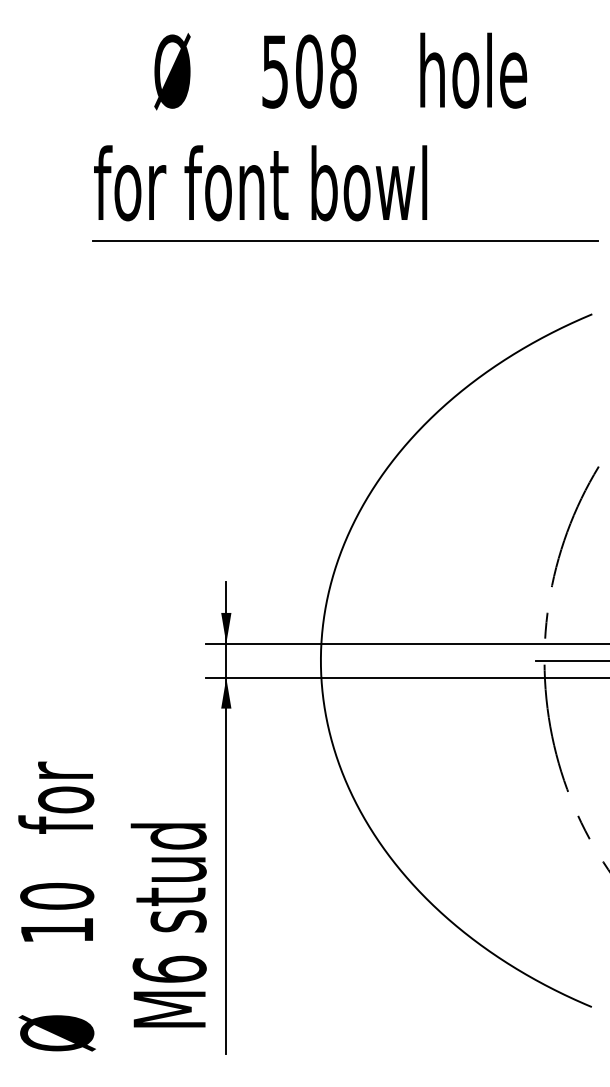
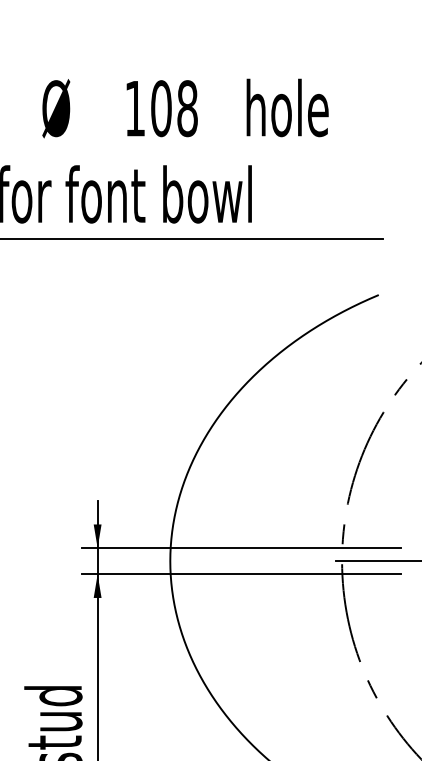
text: (274, 71) -> (134, 108), 508 -> 108

